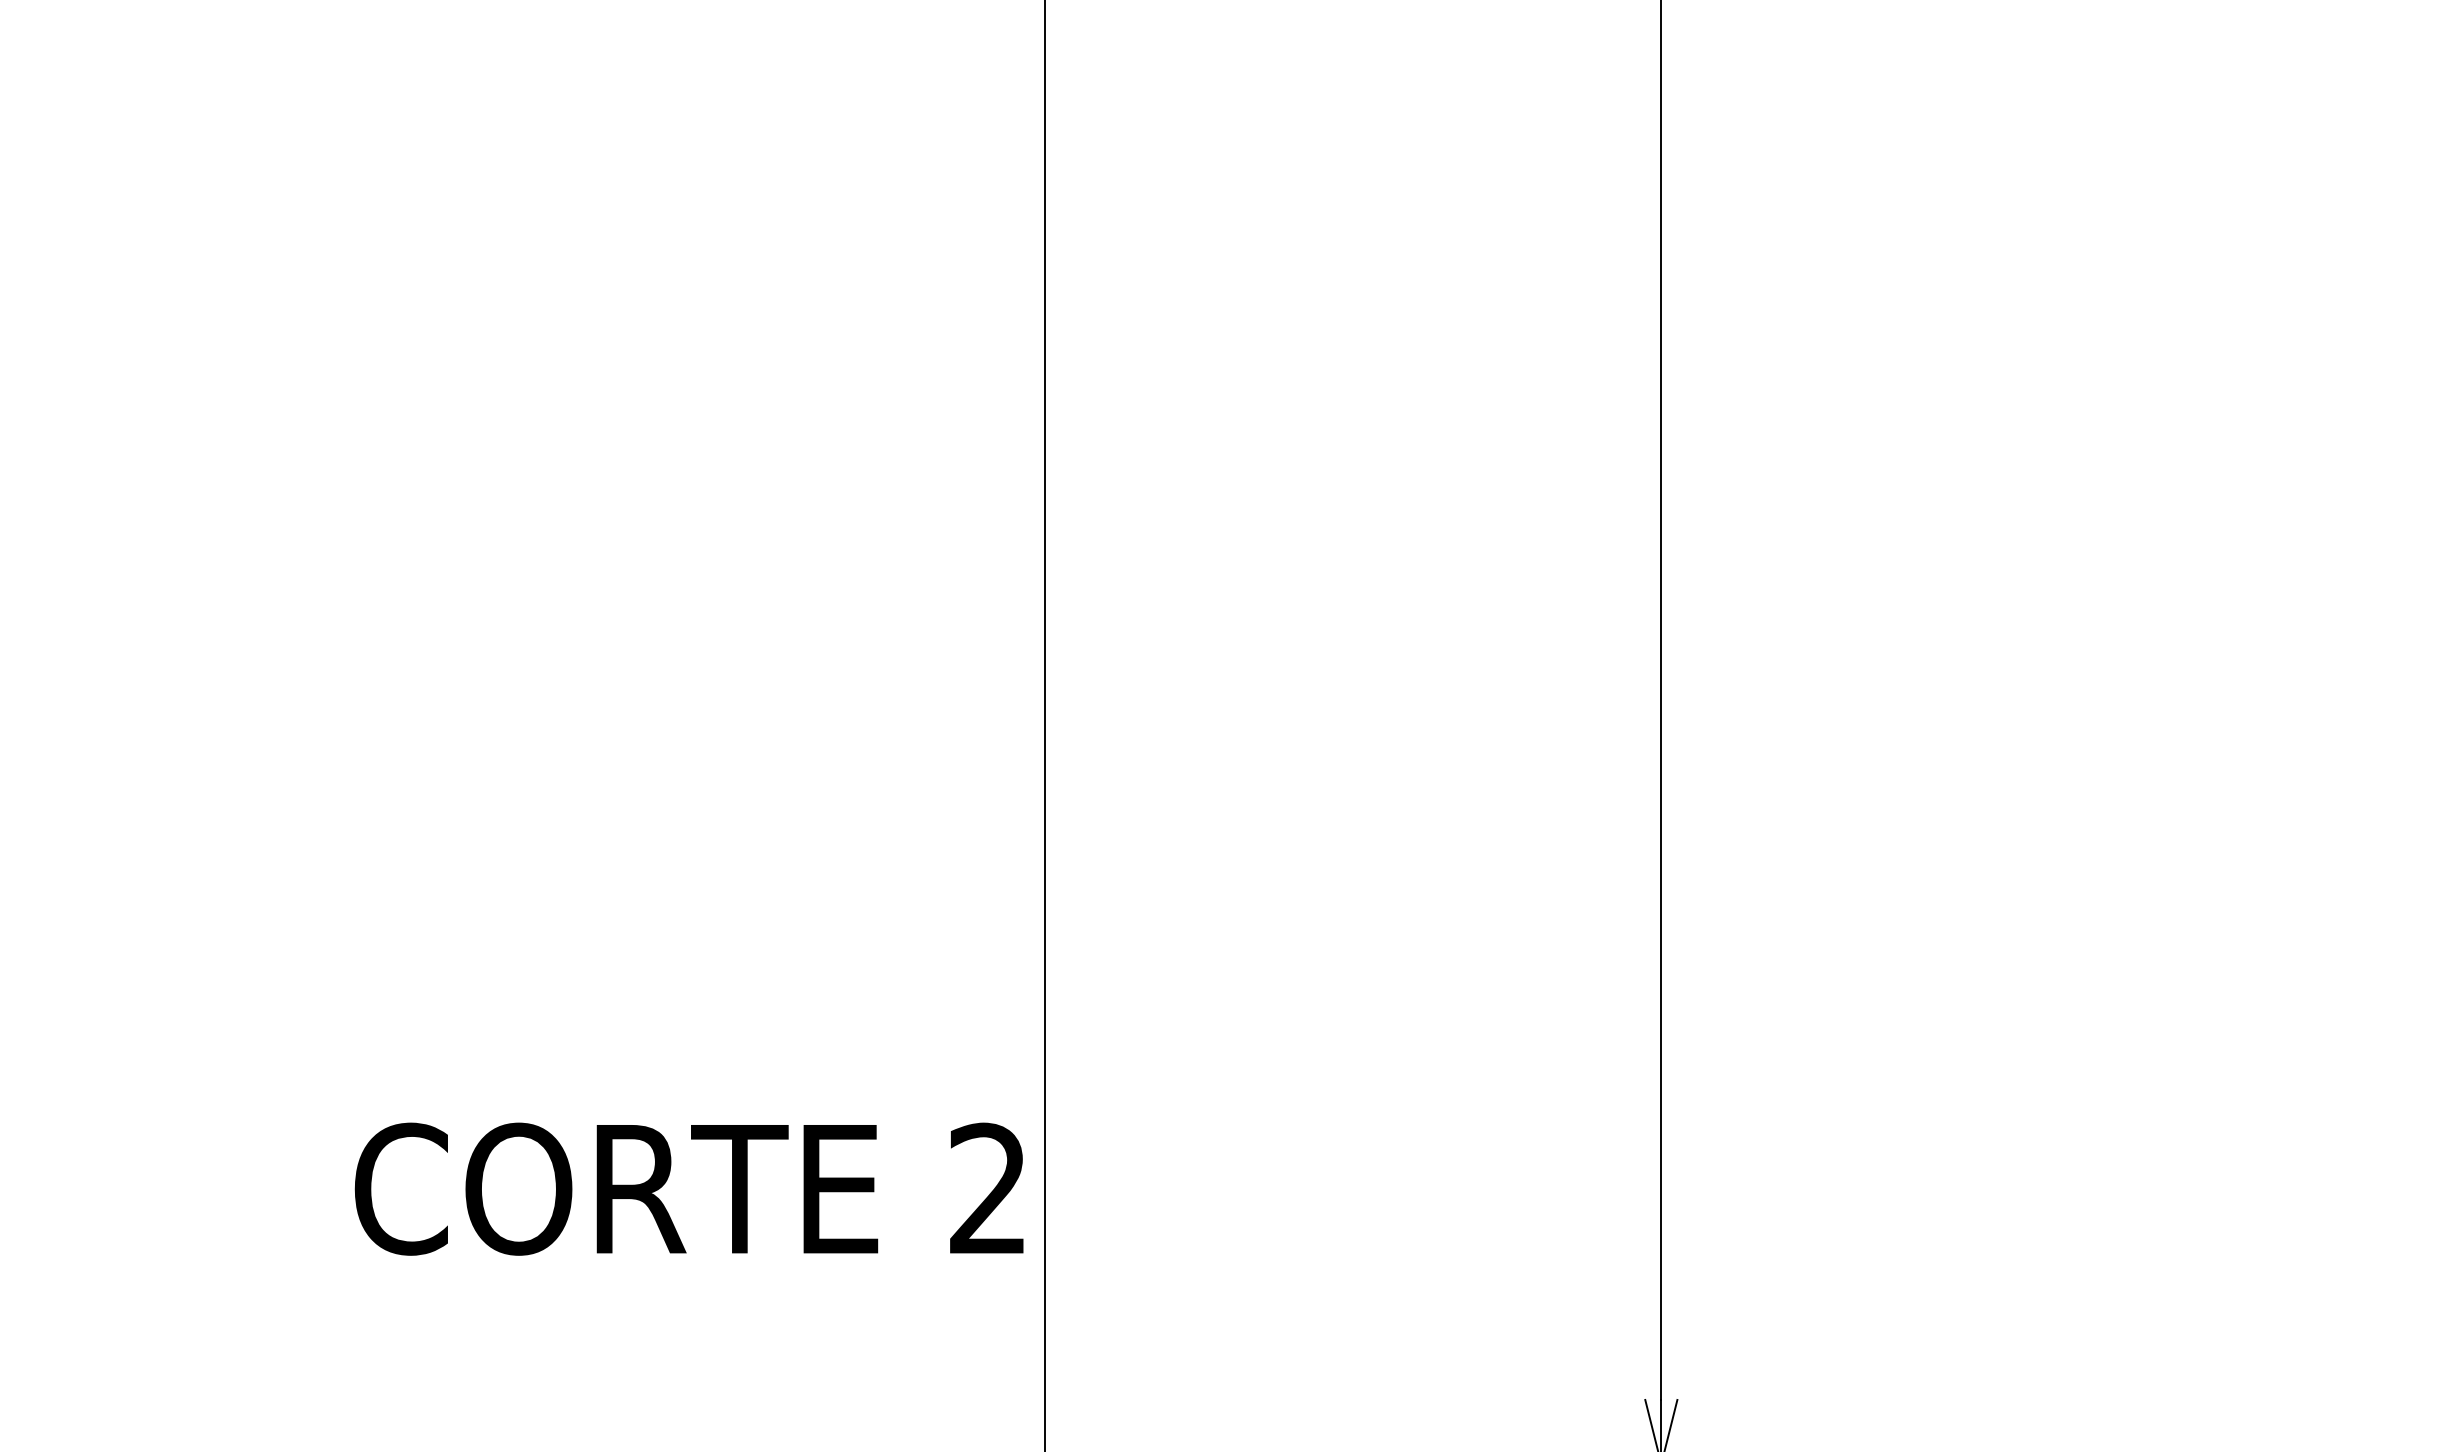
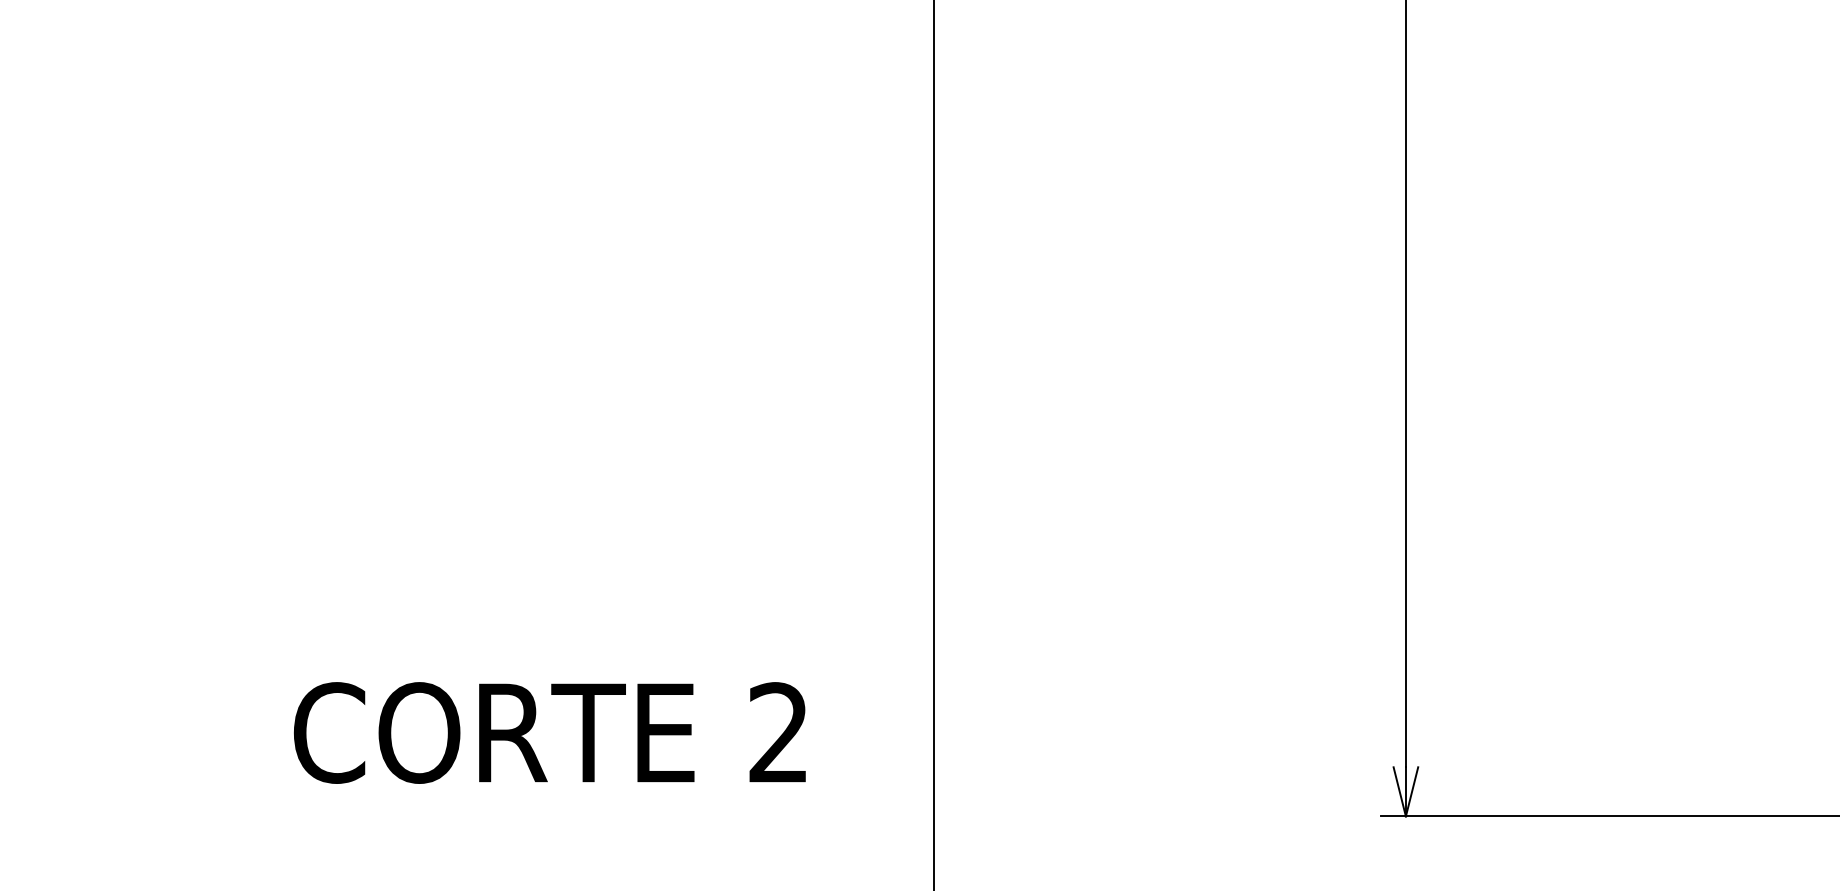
text: (688, 1188) -> (549, 732), moved

